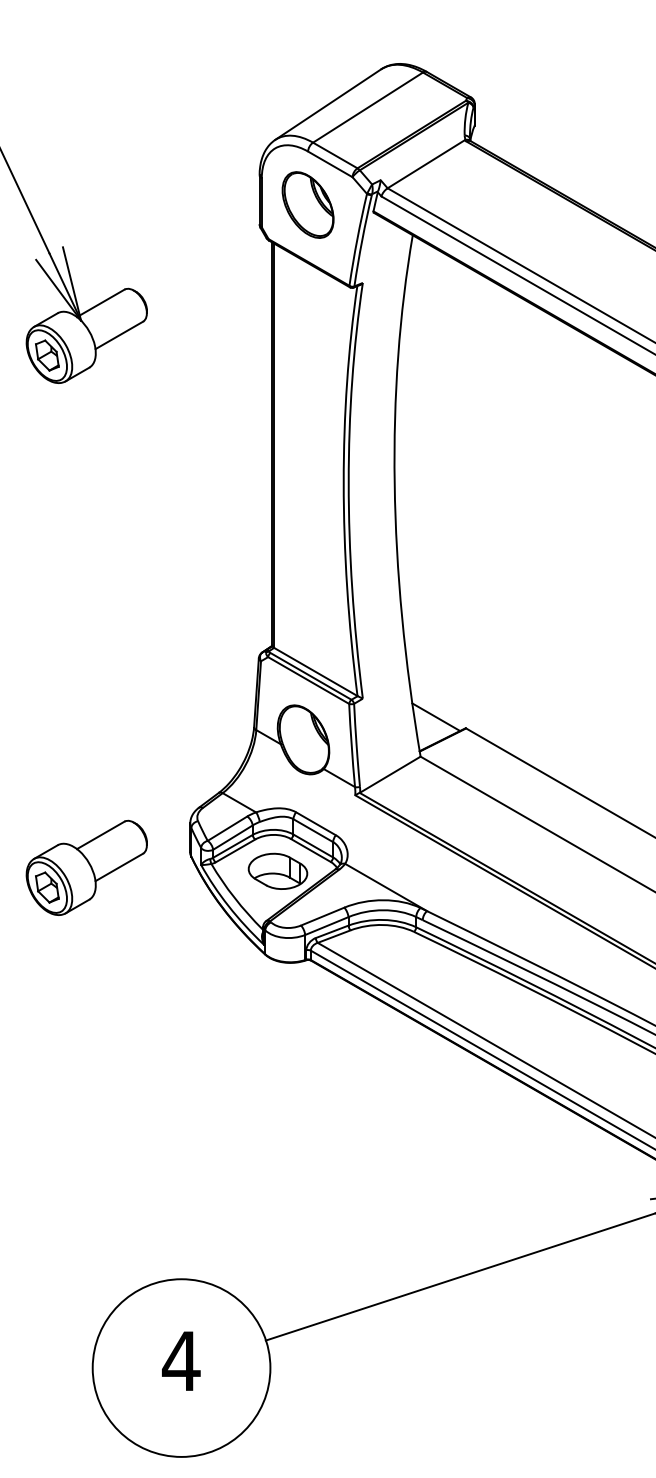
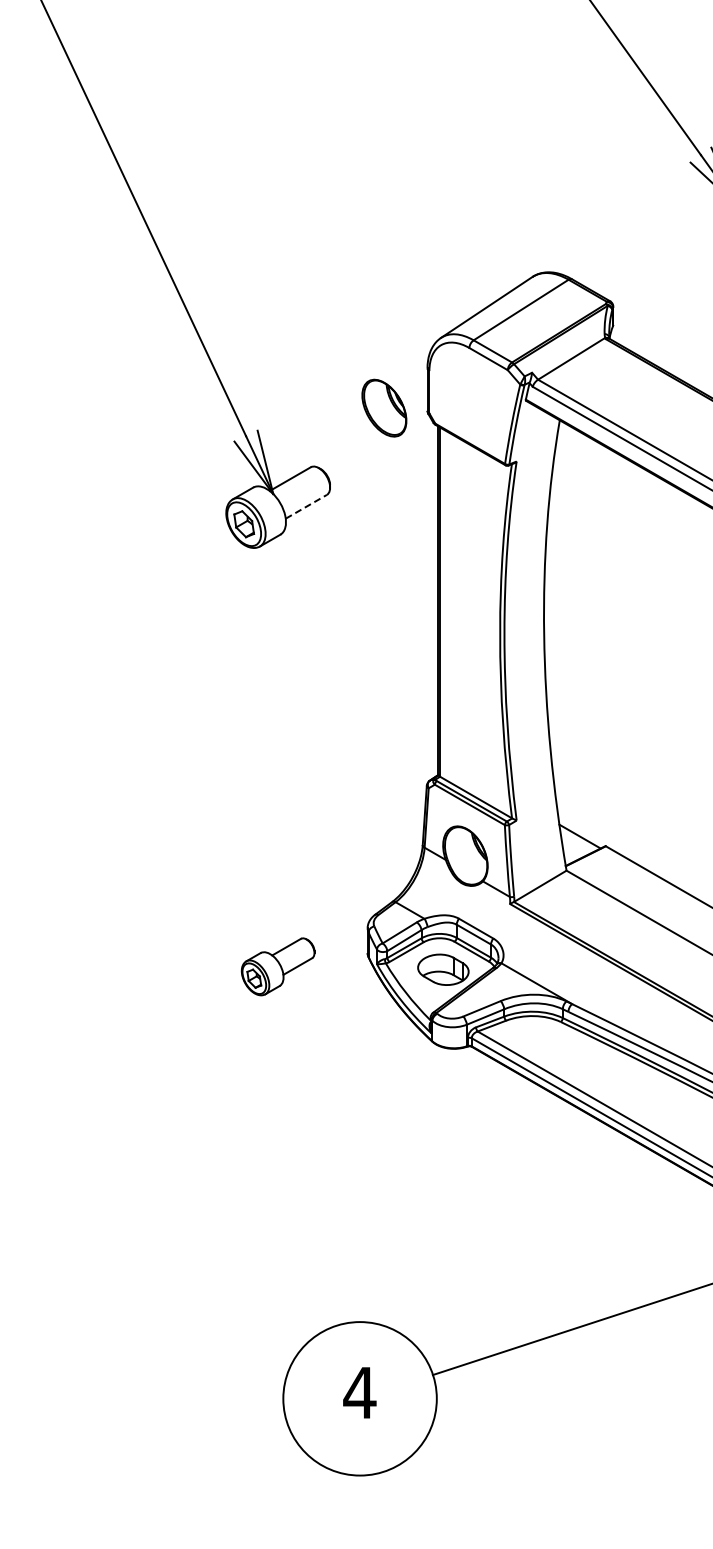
part: (308, 204) -> (384, 407), moved
line: (119, 335) -> (306, 506), solid -> dashed
part: (85, 867) -> (277, 966), size x0.7

